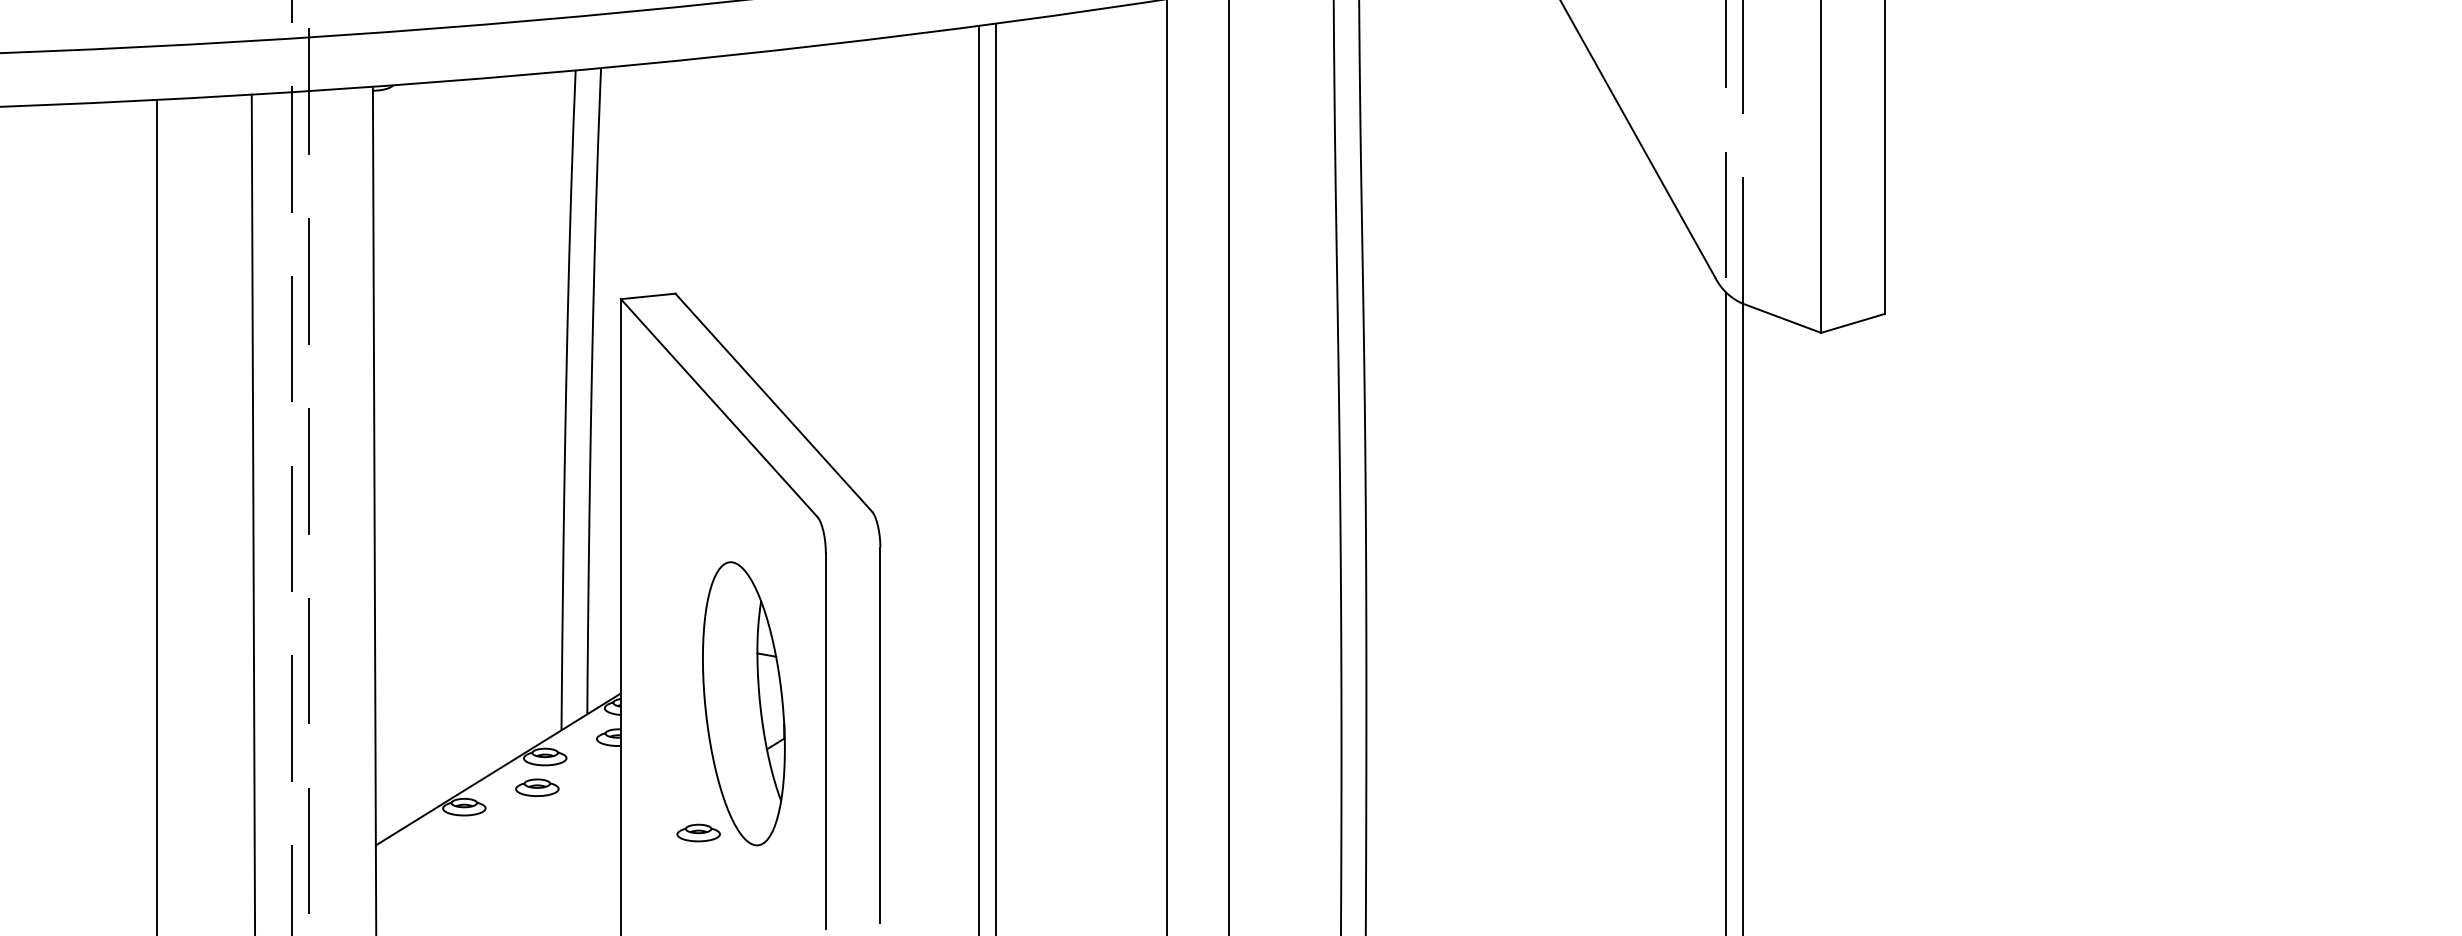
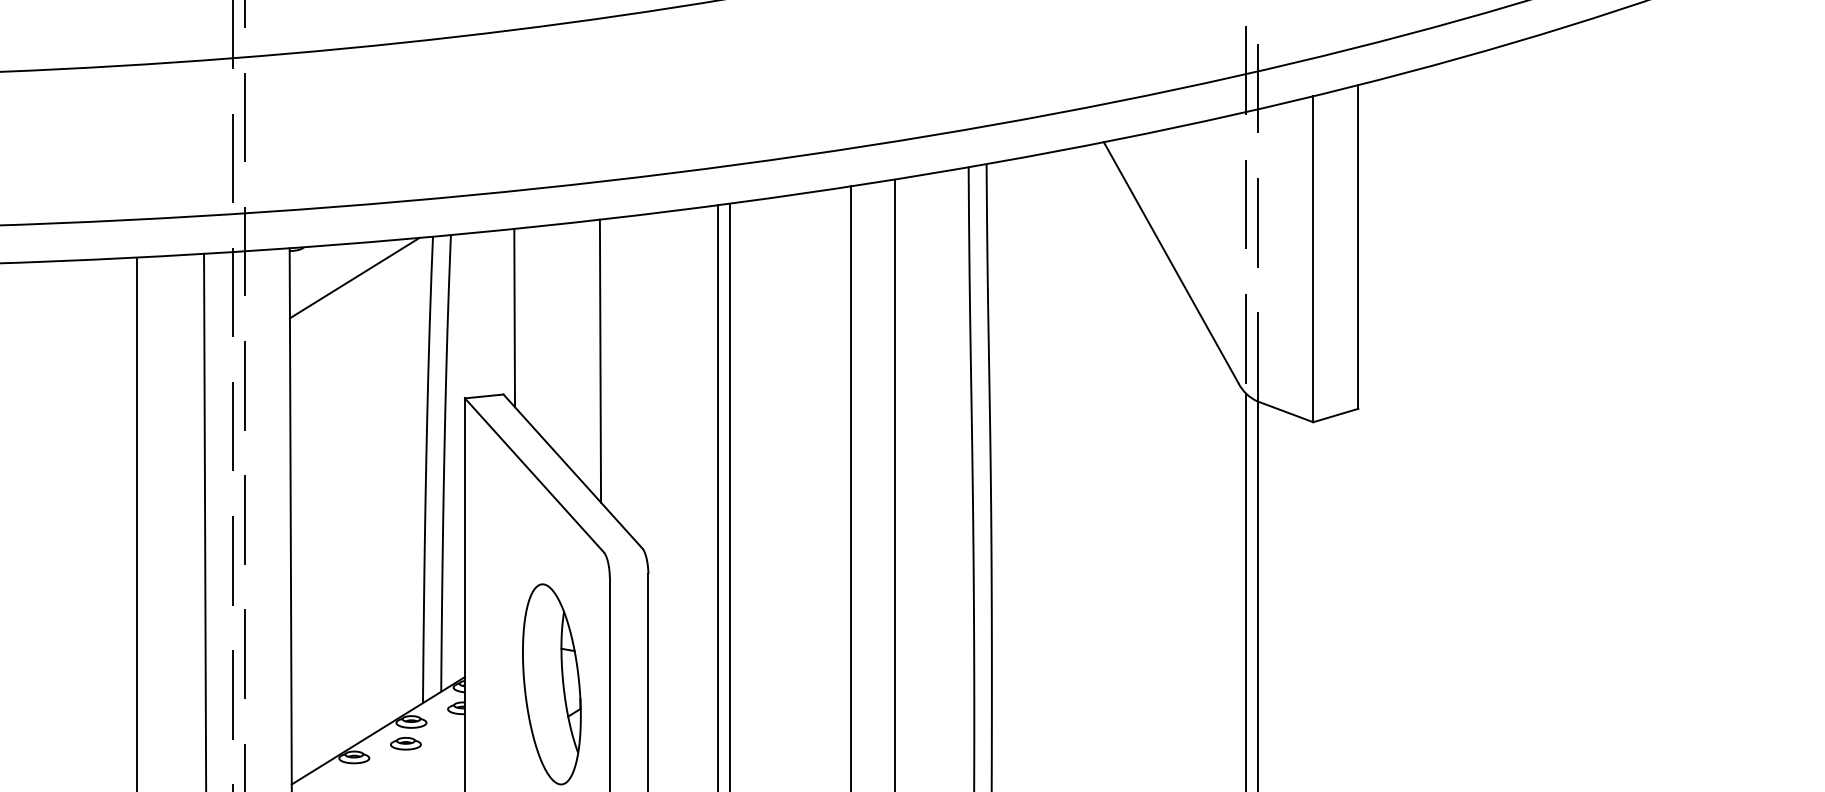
line: (464, 128) -> (354, 277), added
line: (690, 184) -> (514, 317), added
line: (812, 245) -> (600, 360), added
part: (698, 832) -> (519, 775), removed

